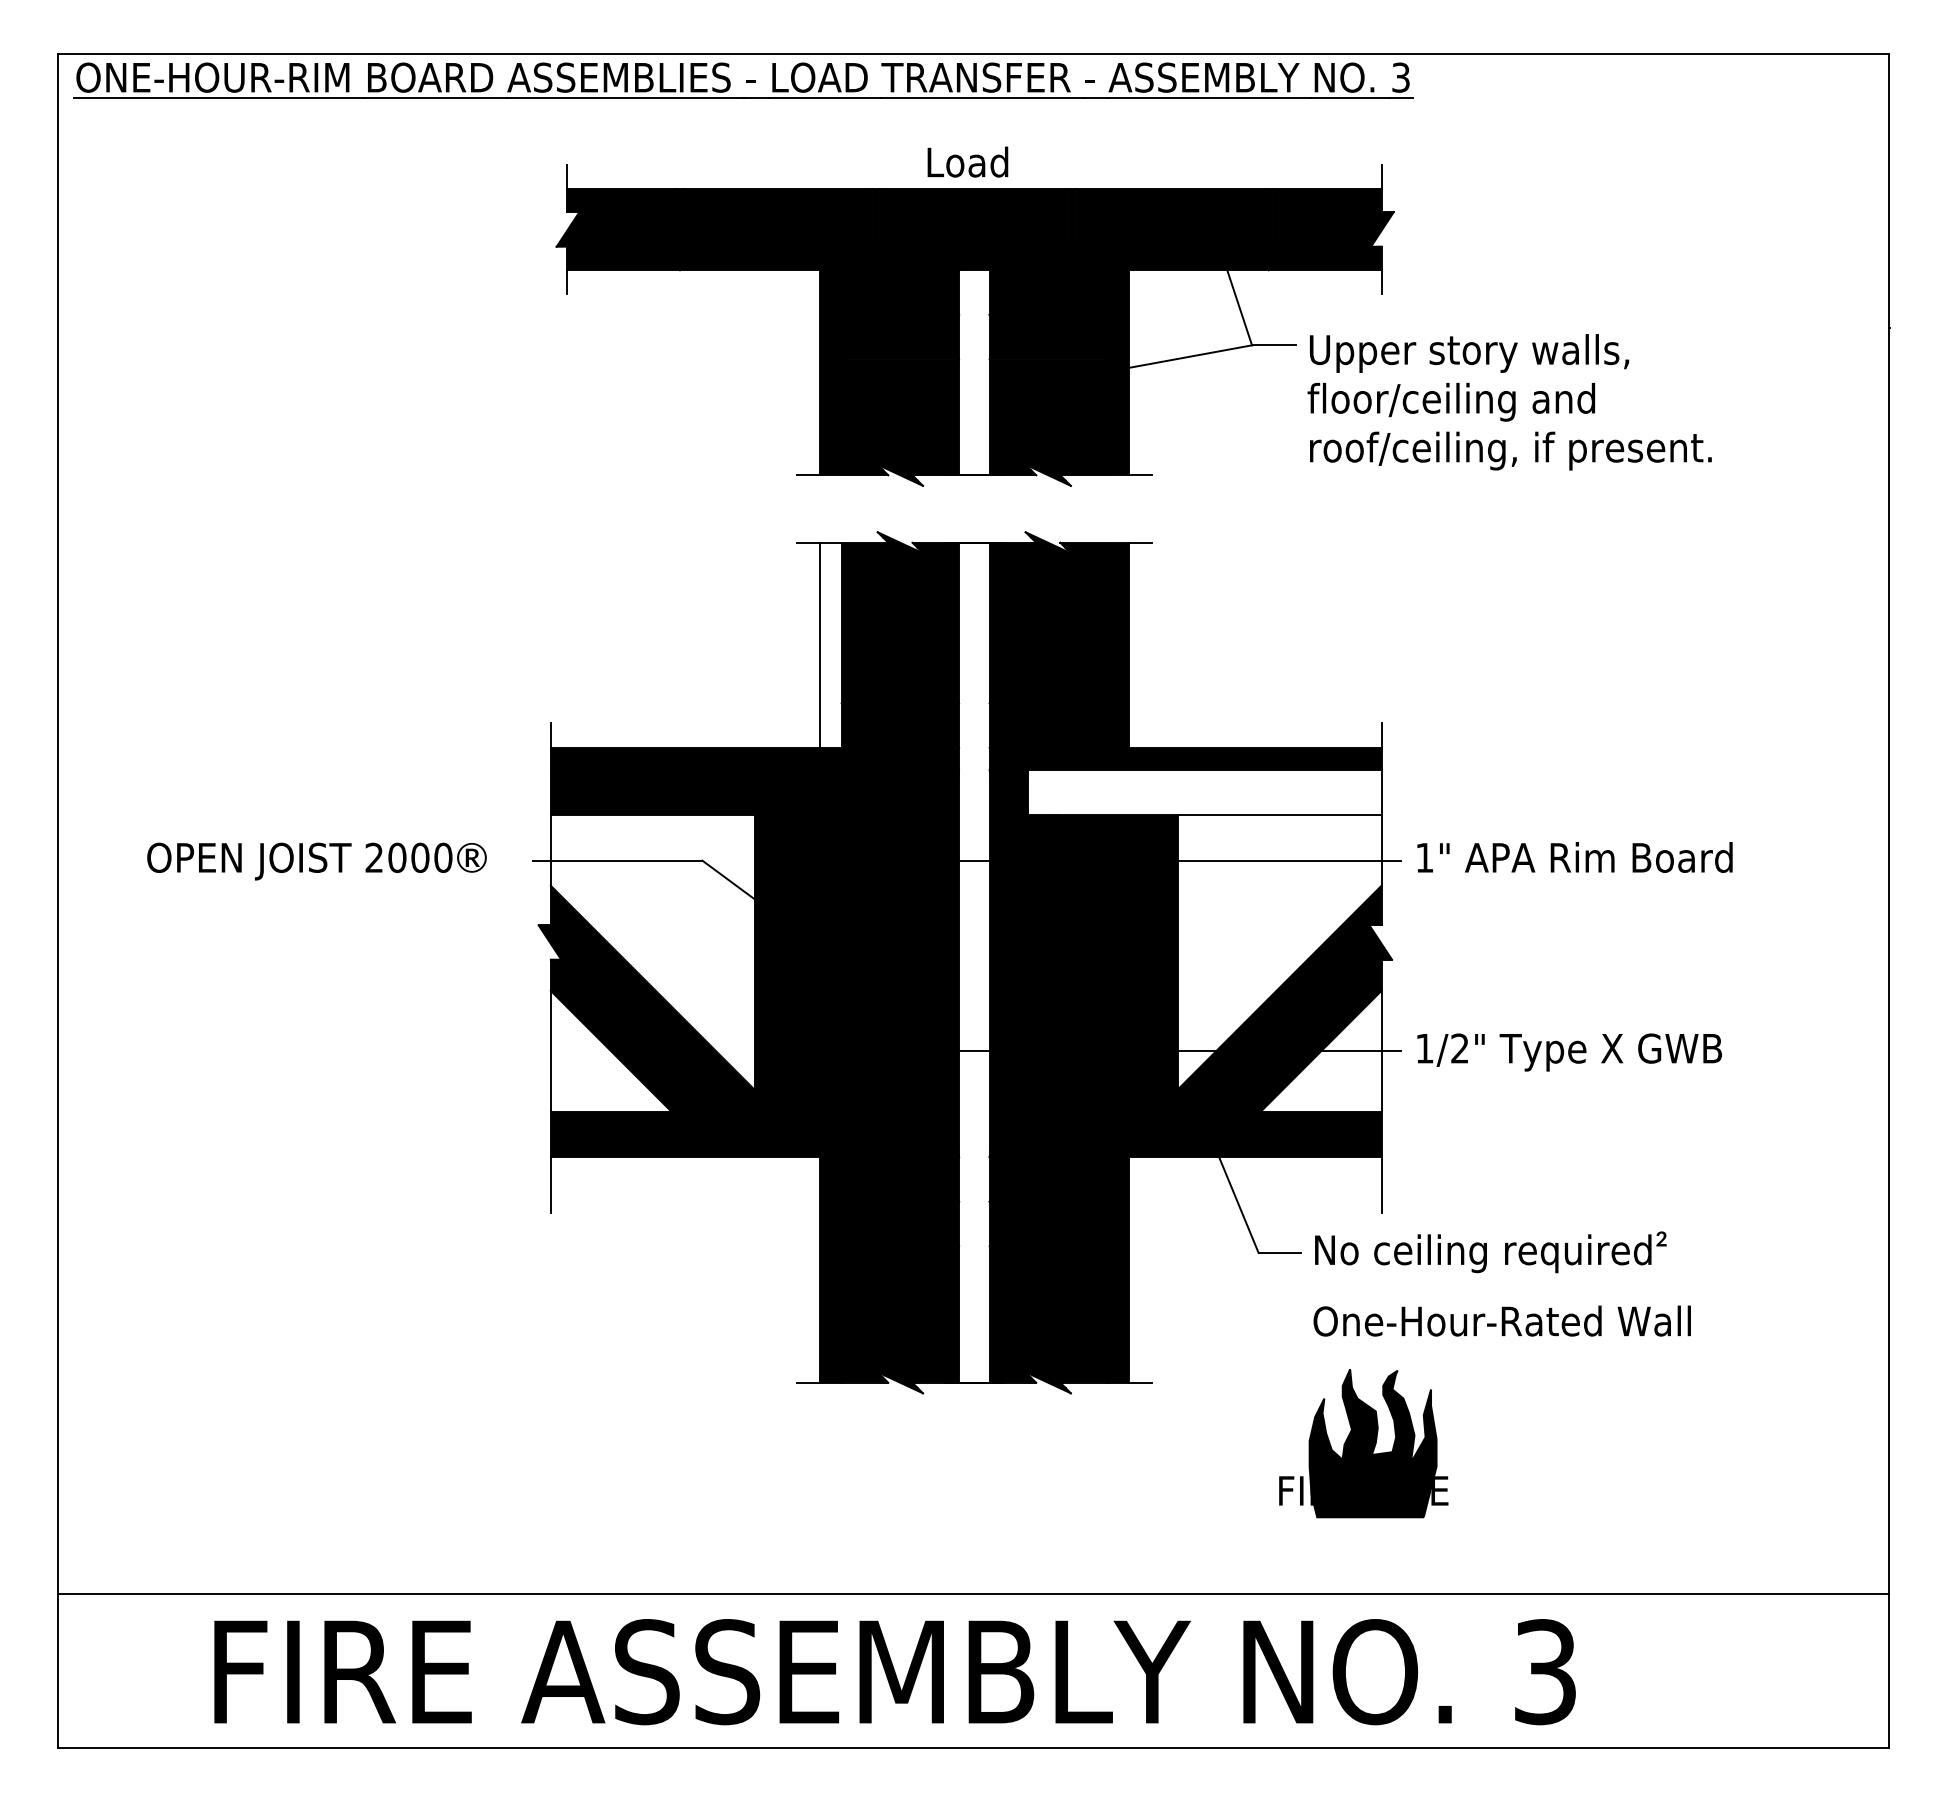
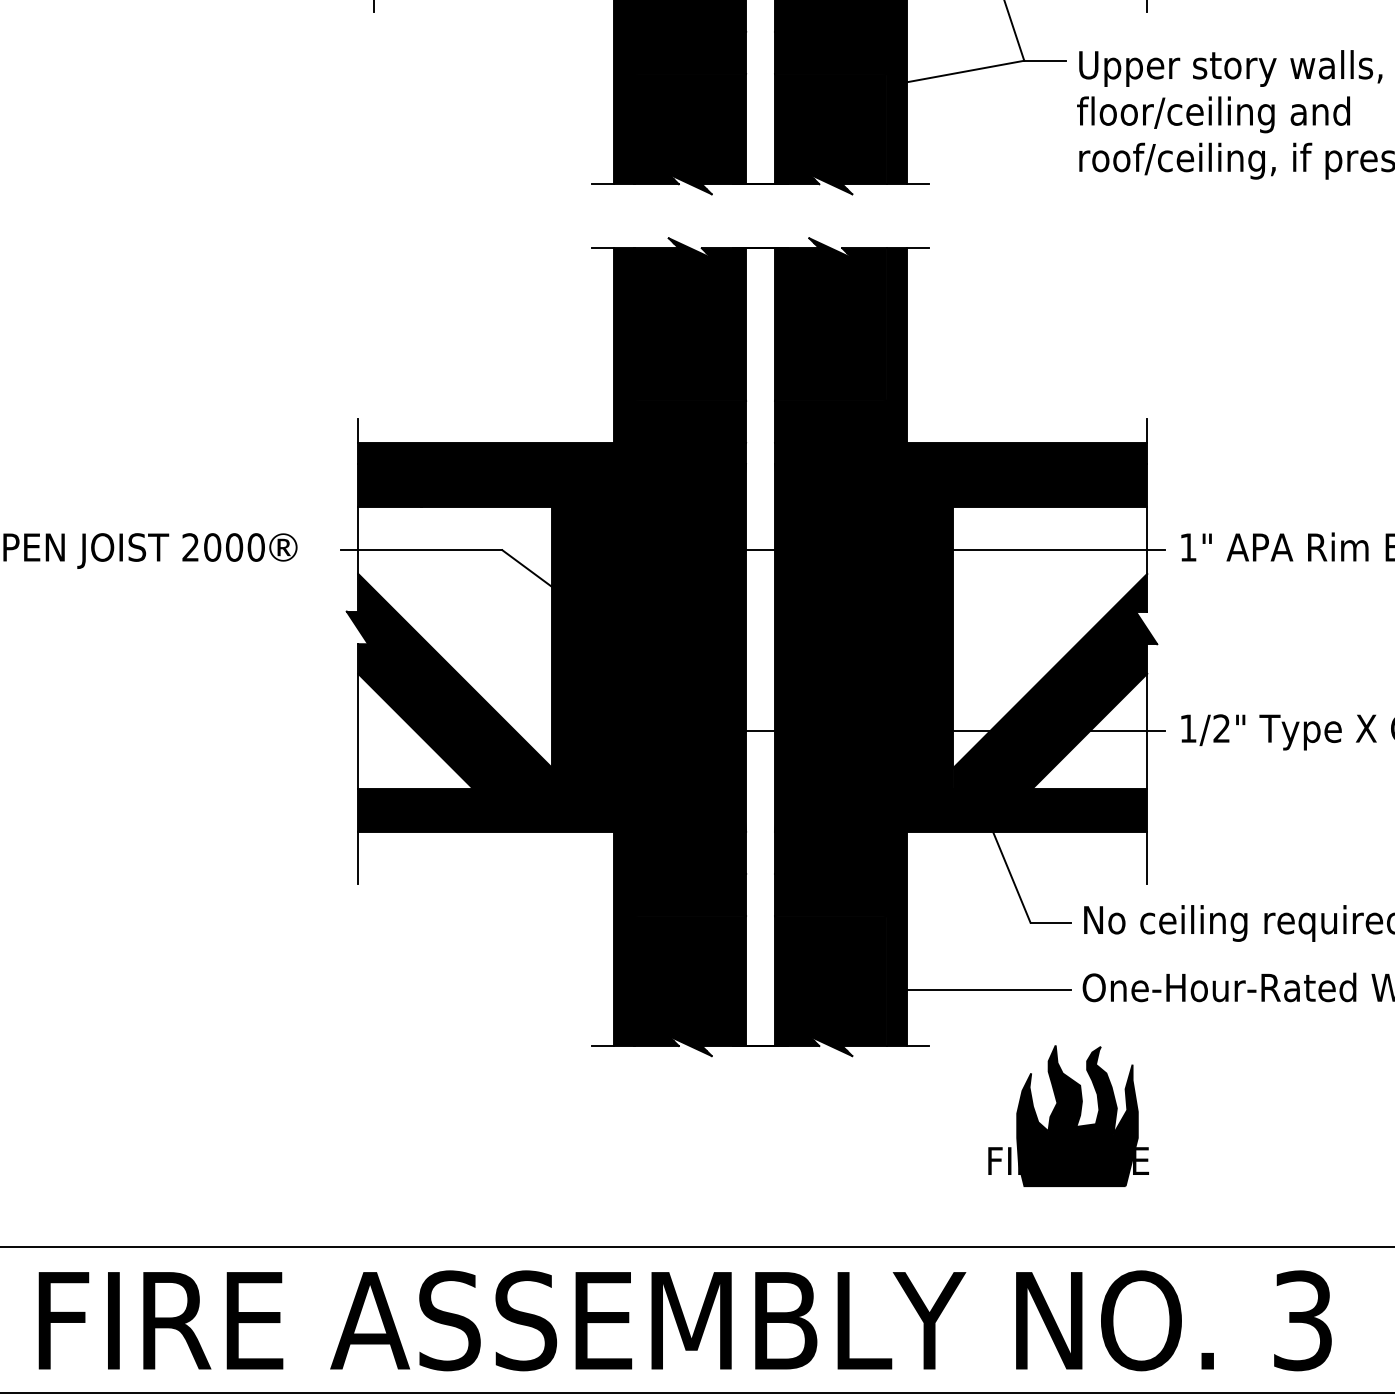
fill: (830, 644) -> (623, 344), added
fill: (1204, 792) -> (979, 485), added
line: (1214, 1324) -> (988, 990), added
part: (1363, 1443) -> (1068, 1116), moved

